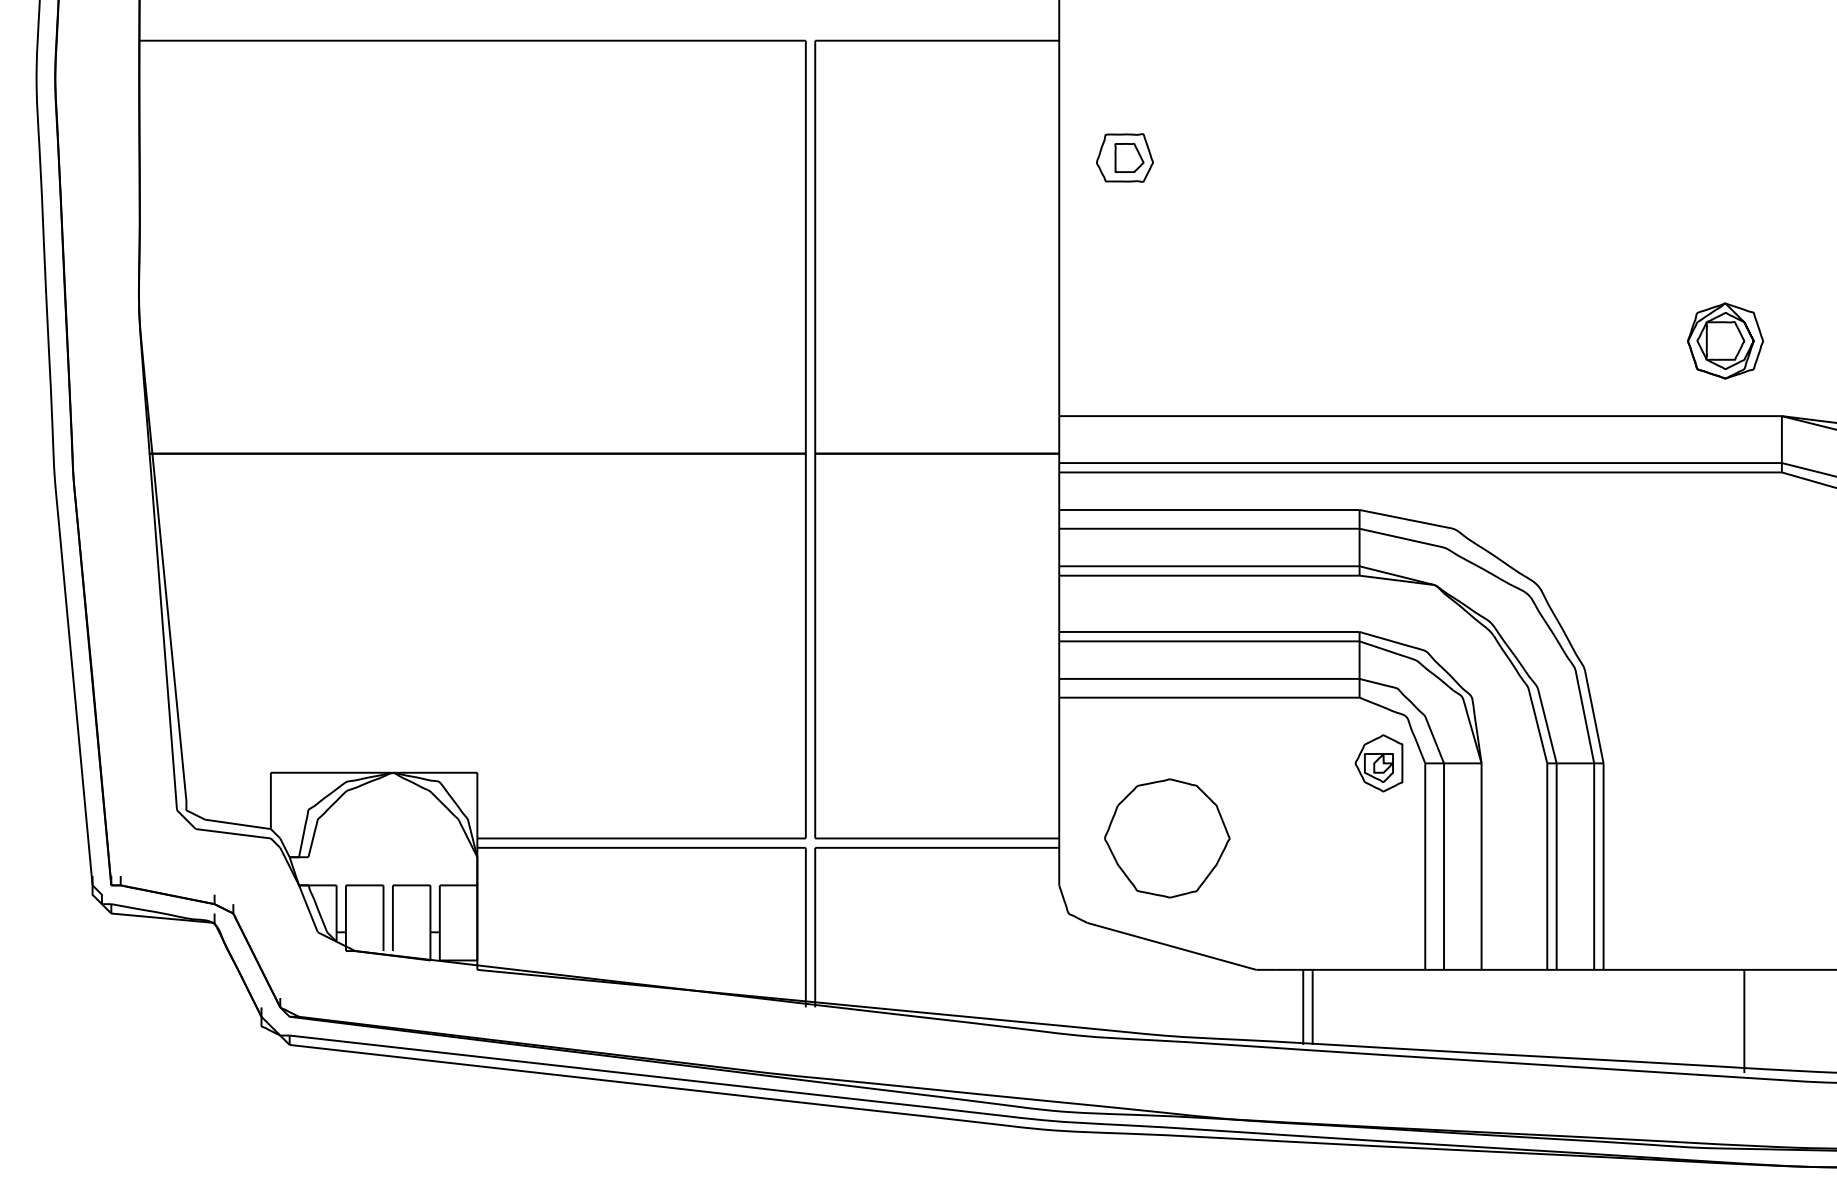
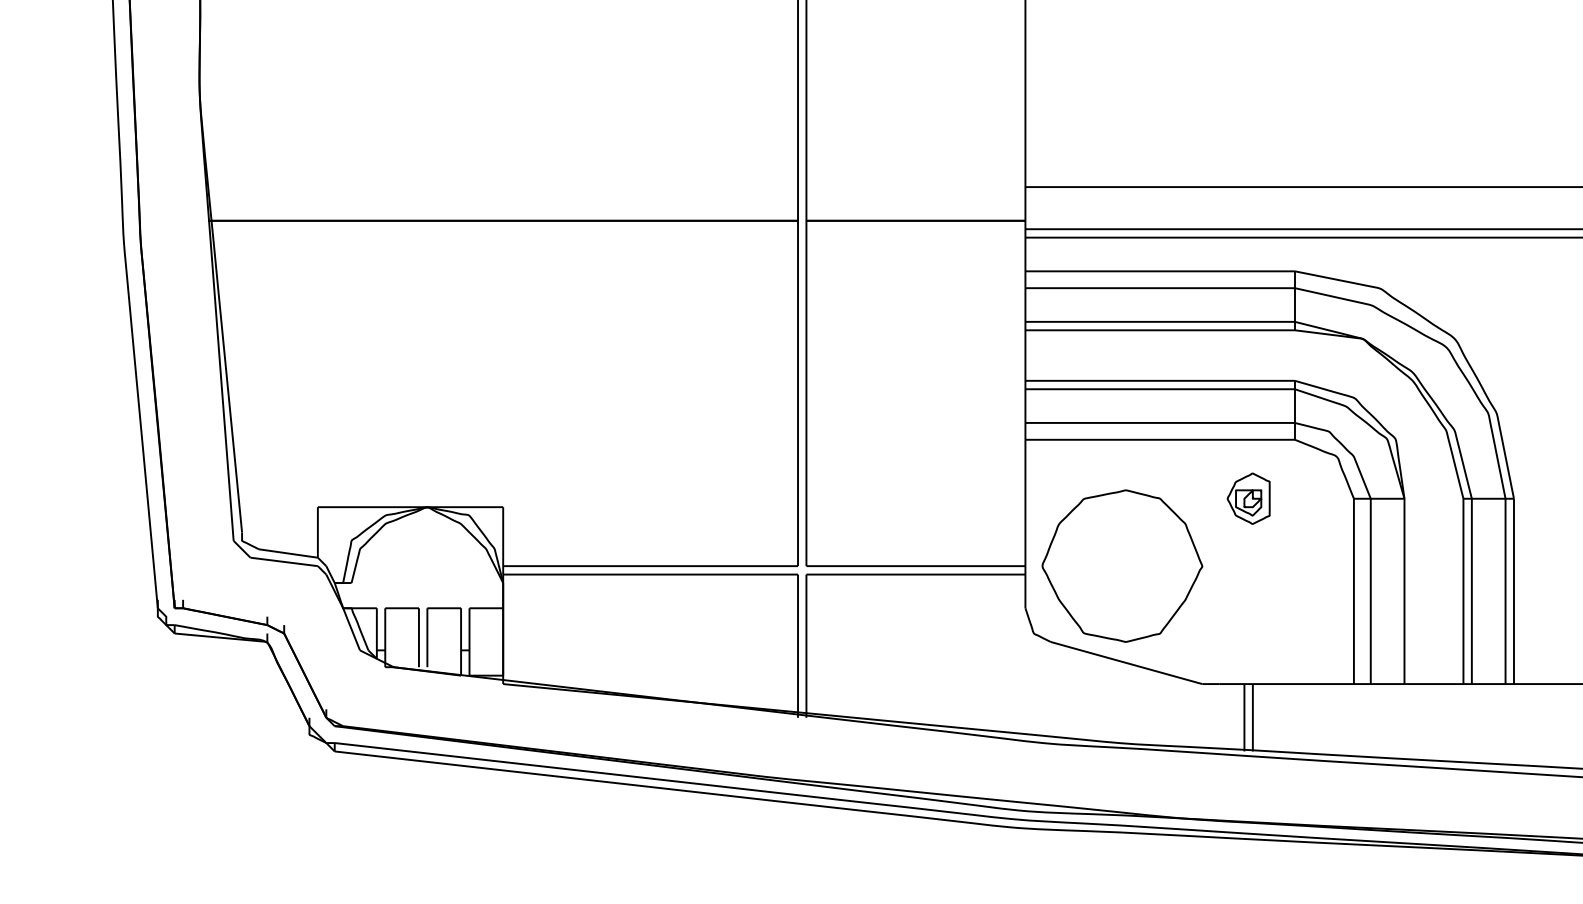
part: (1378, 763) -> (1248, 498), moved
part: (1167, 838) -> (1122, 566), size x1.43

